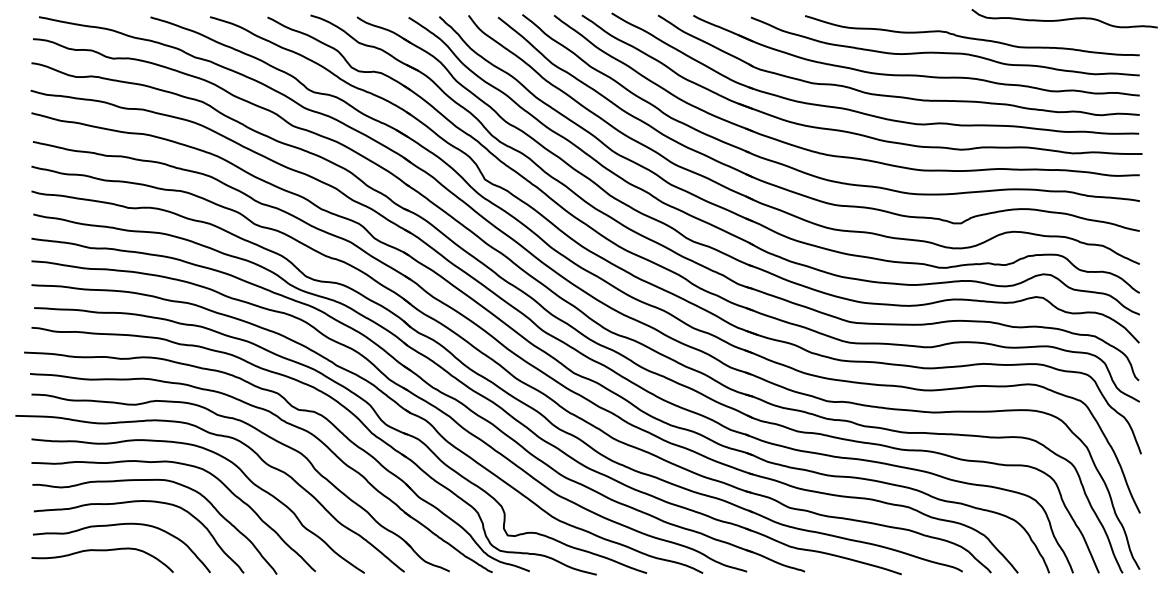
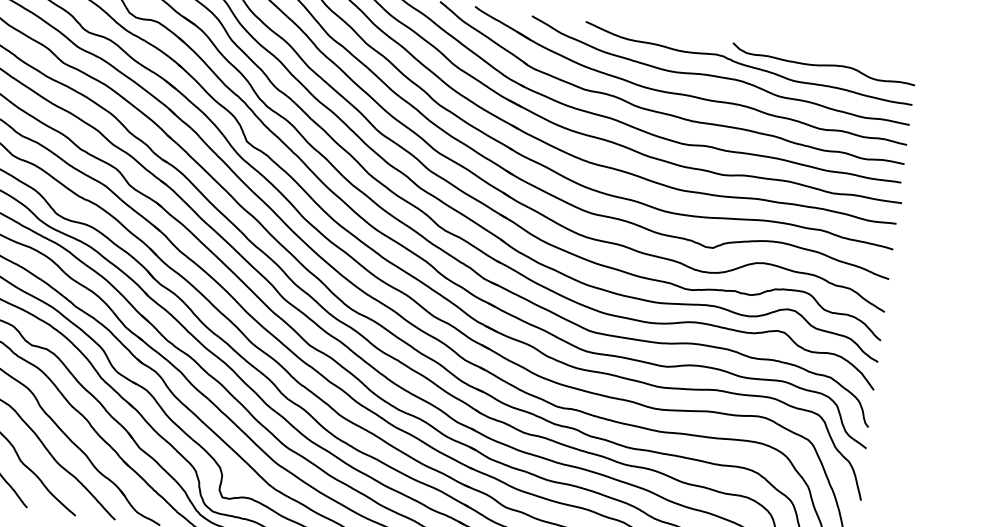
curve: (1064, 18) -> (823, 64), moved

